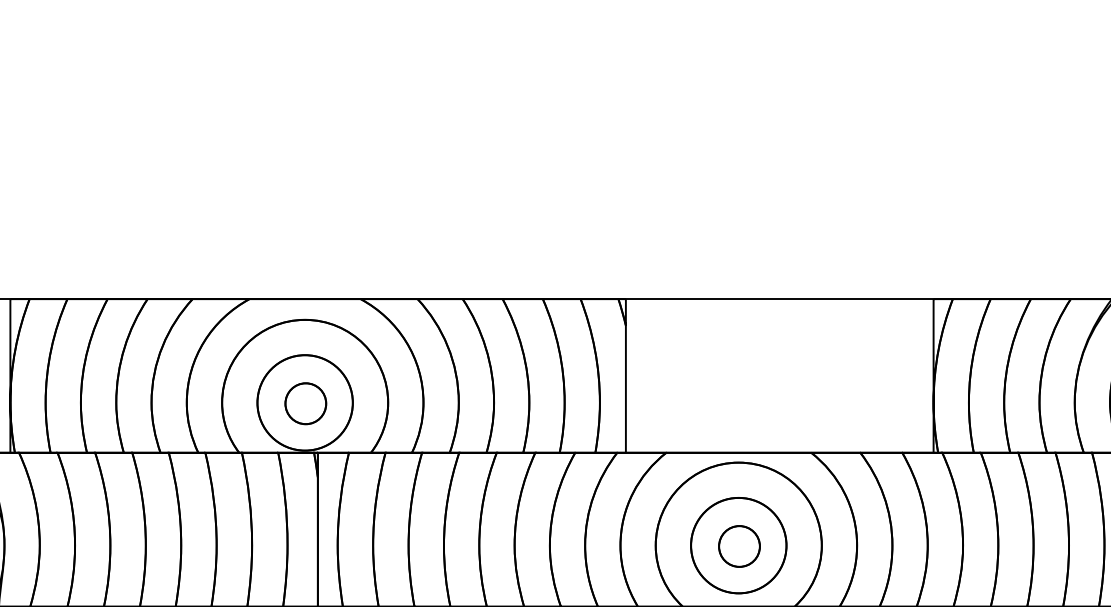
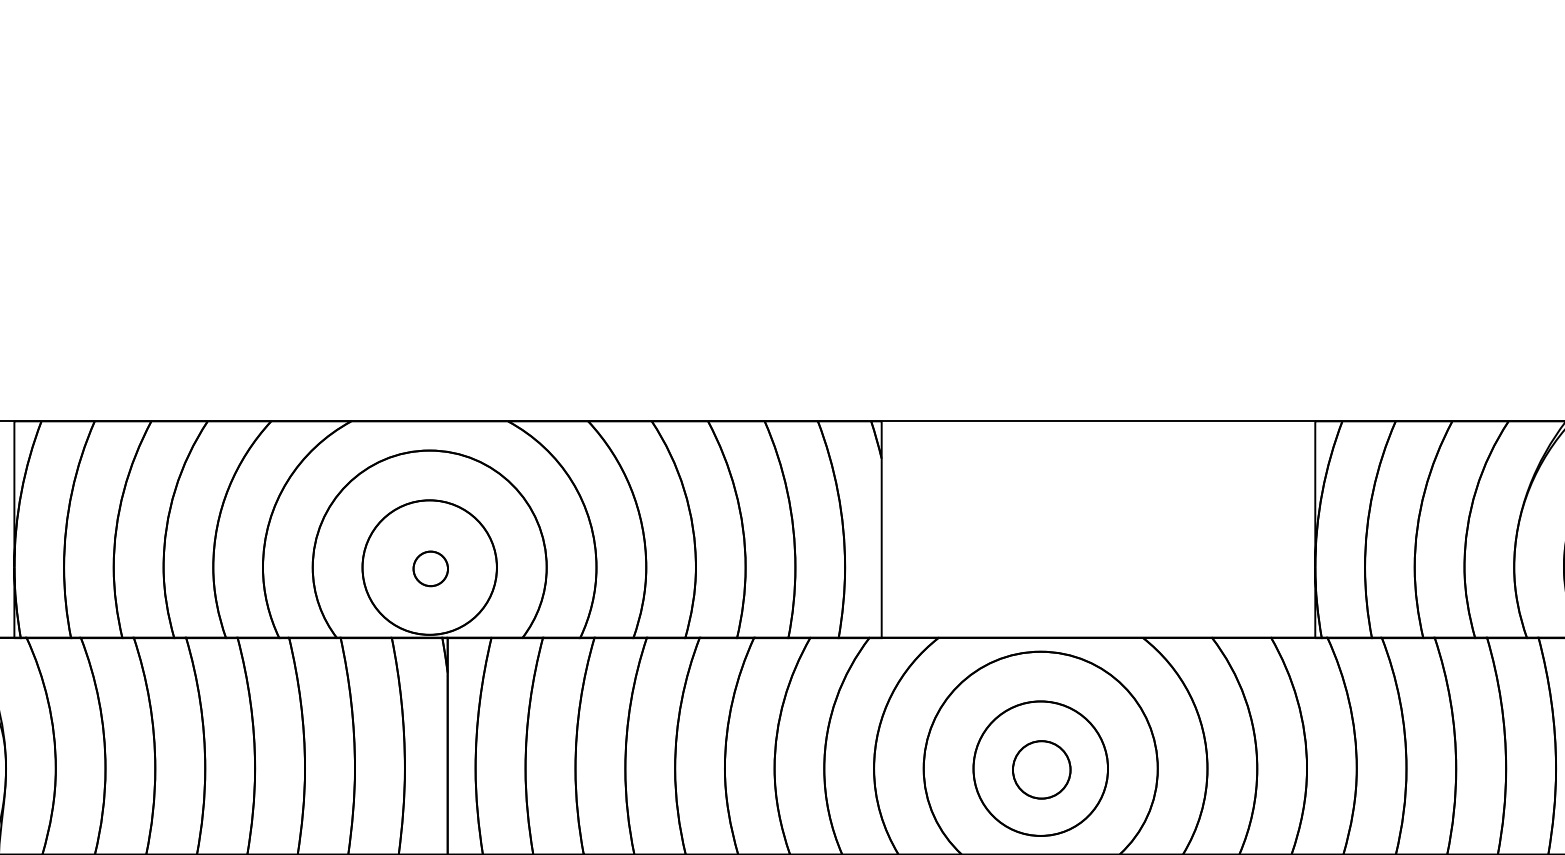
part: (305, 403) -> (430, 568), size x0.6

